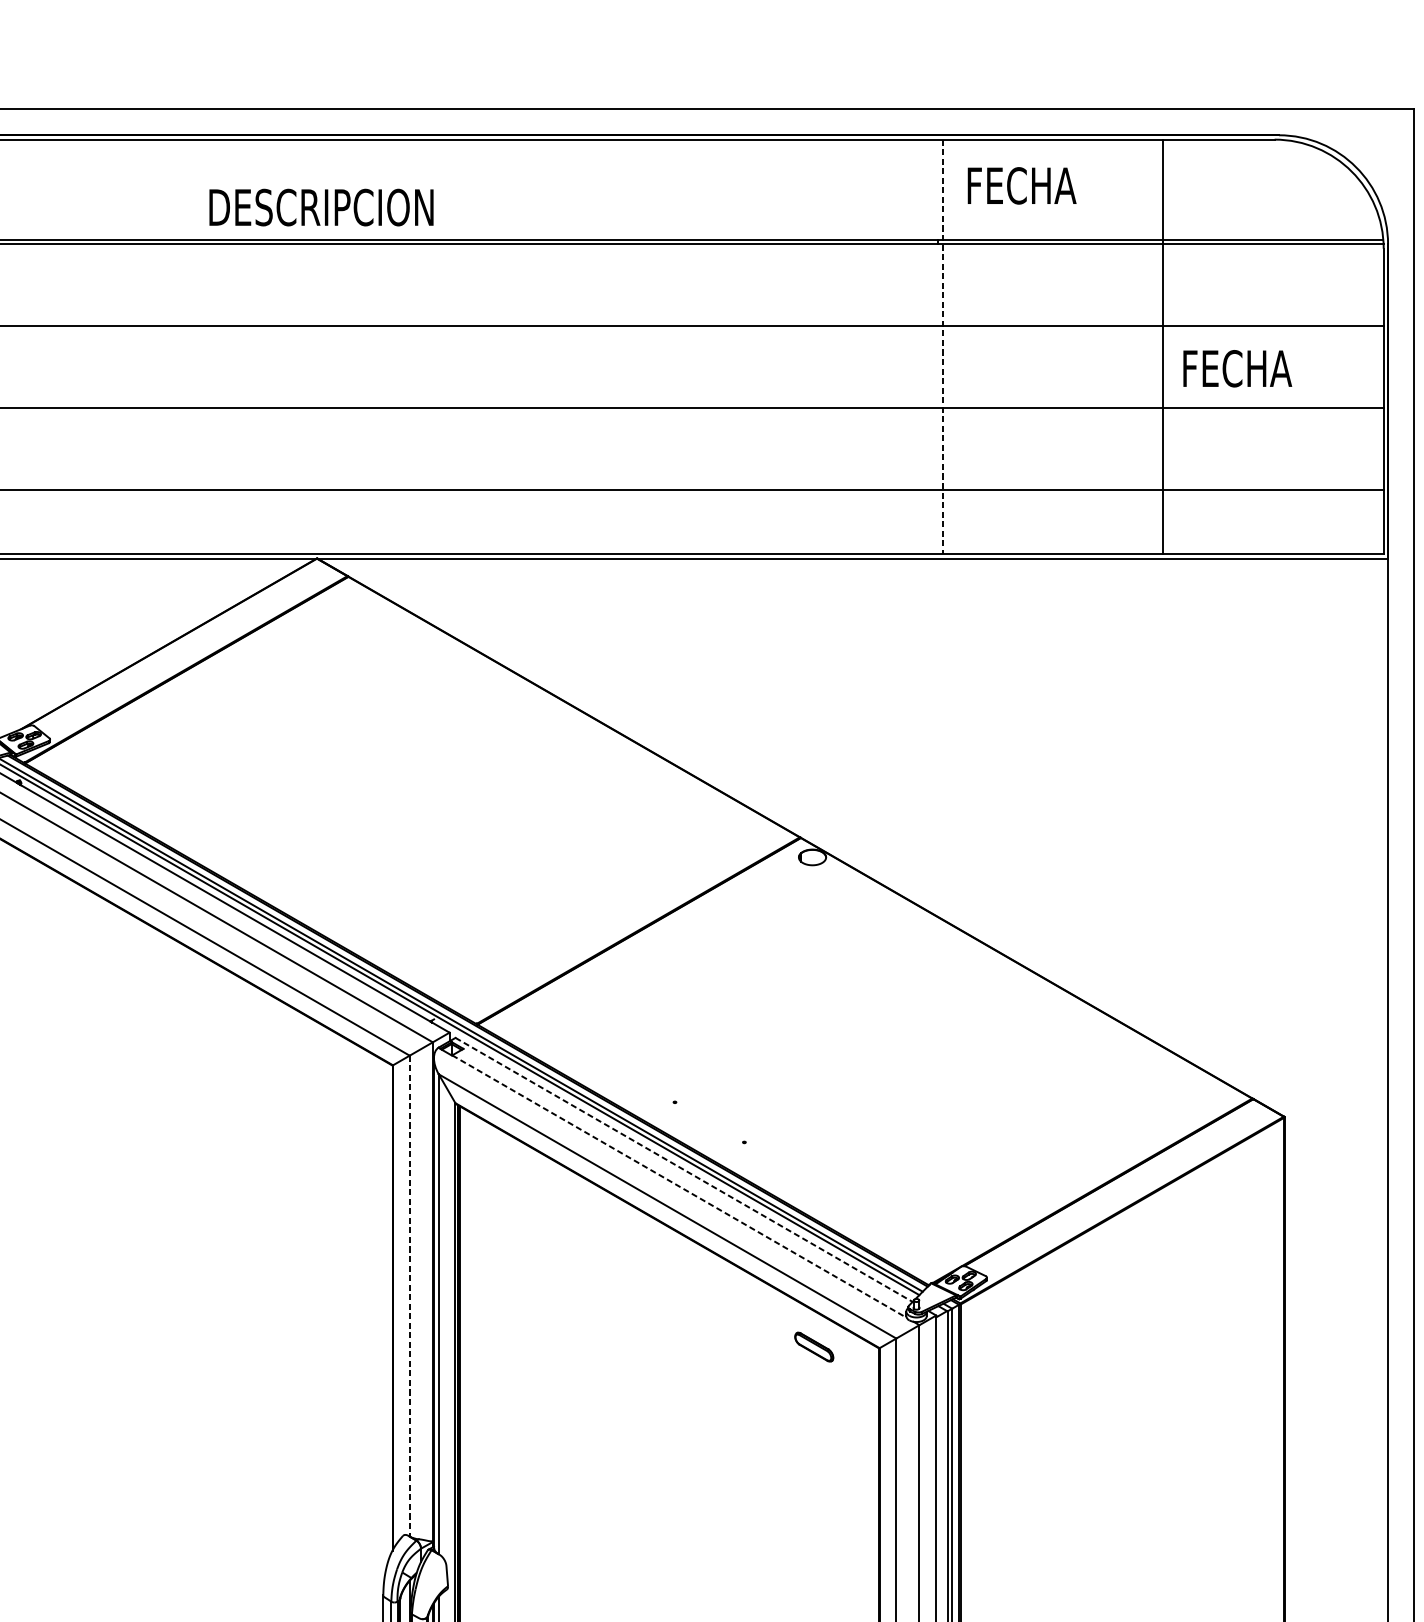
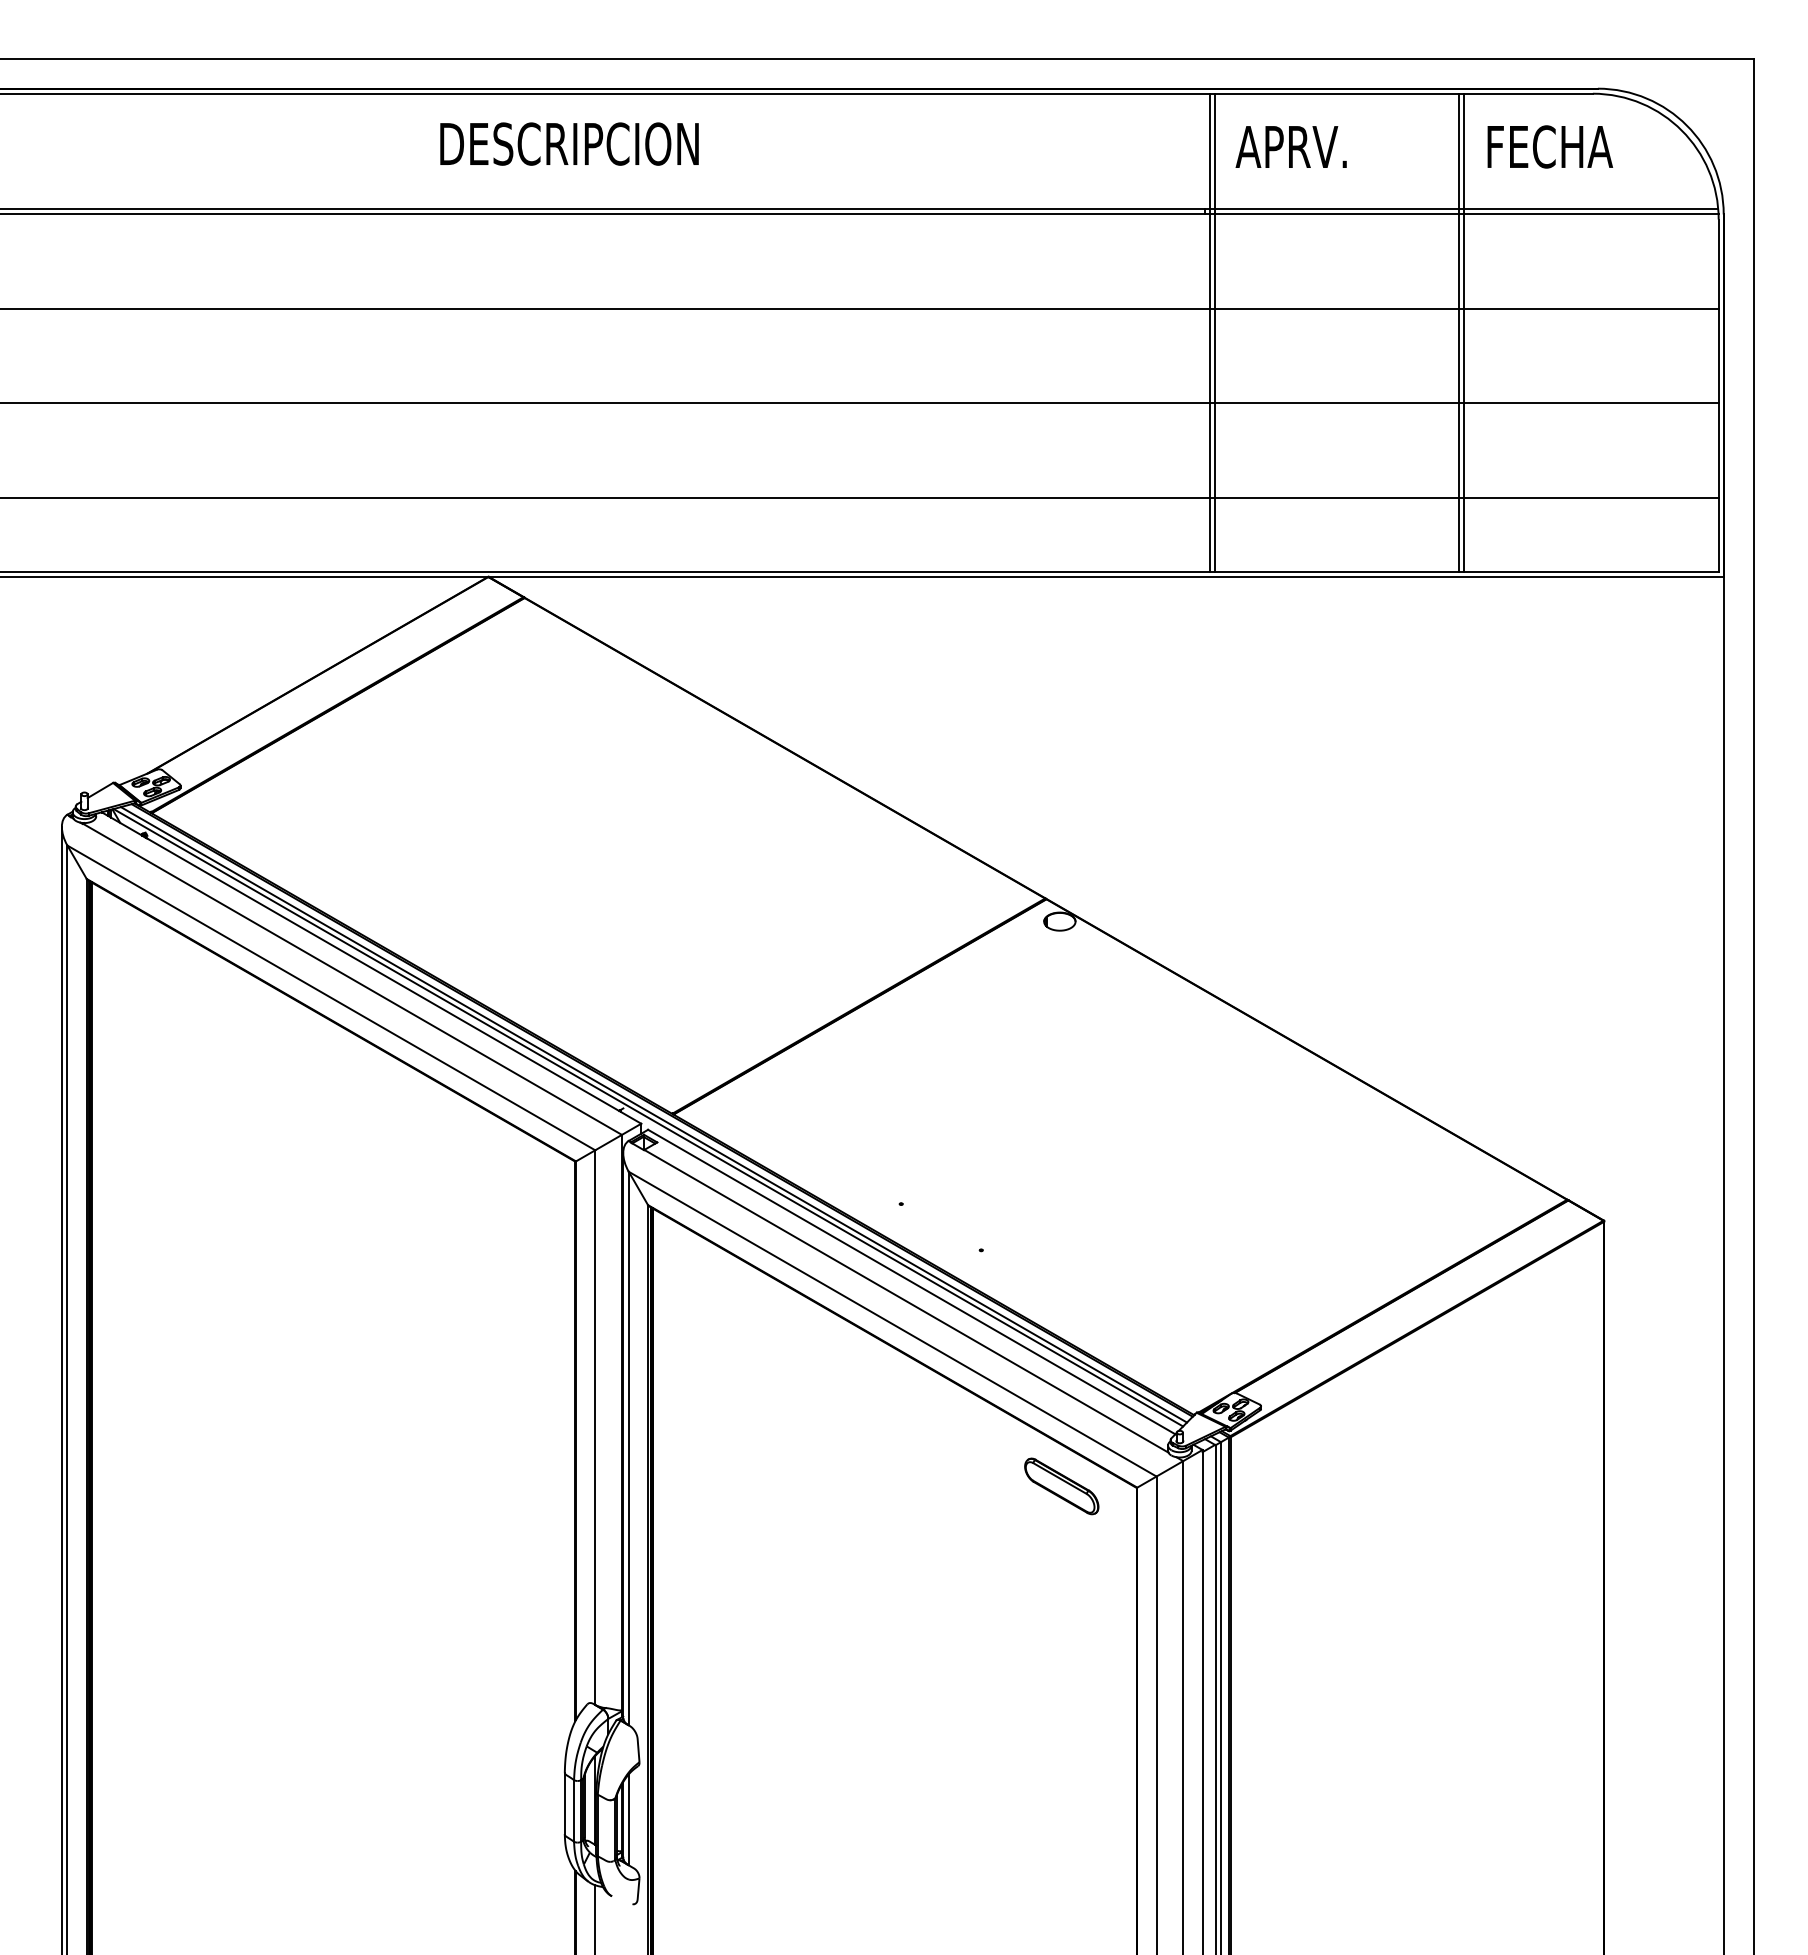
text: (1020, 185) -> (1299, 146), FECHA -> APRV.
text: (321, 207) -> (569, 143), moved
line: (946, 346) -> (1214, 332), added
line: (1158, 346) -> (1459, 332), added
line: (942, 347) -> (1209, 333), dashed -> solid
text: (1237, 368) -> (1550, 146), moved
line: (684, 1170) -> (912, 1282), dashed -> solid
line: (679, 1186) -> (906, 1301), dashed -> solid
line: (409, 1296) -> (595, 1428), dashed -> solid
part: (813, 1347) -> (1061, 1486), size x1.67

